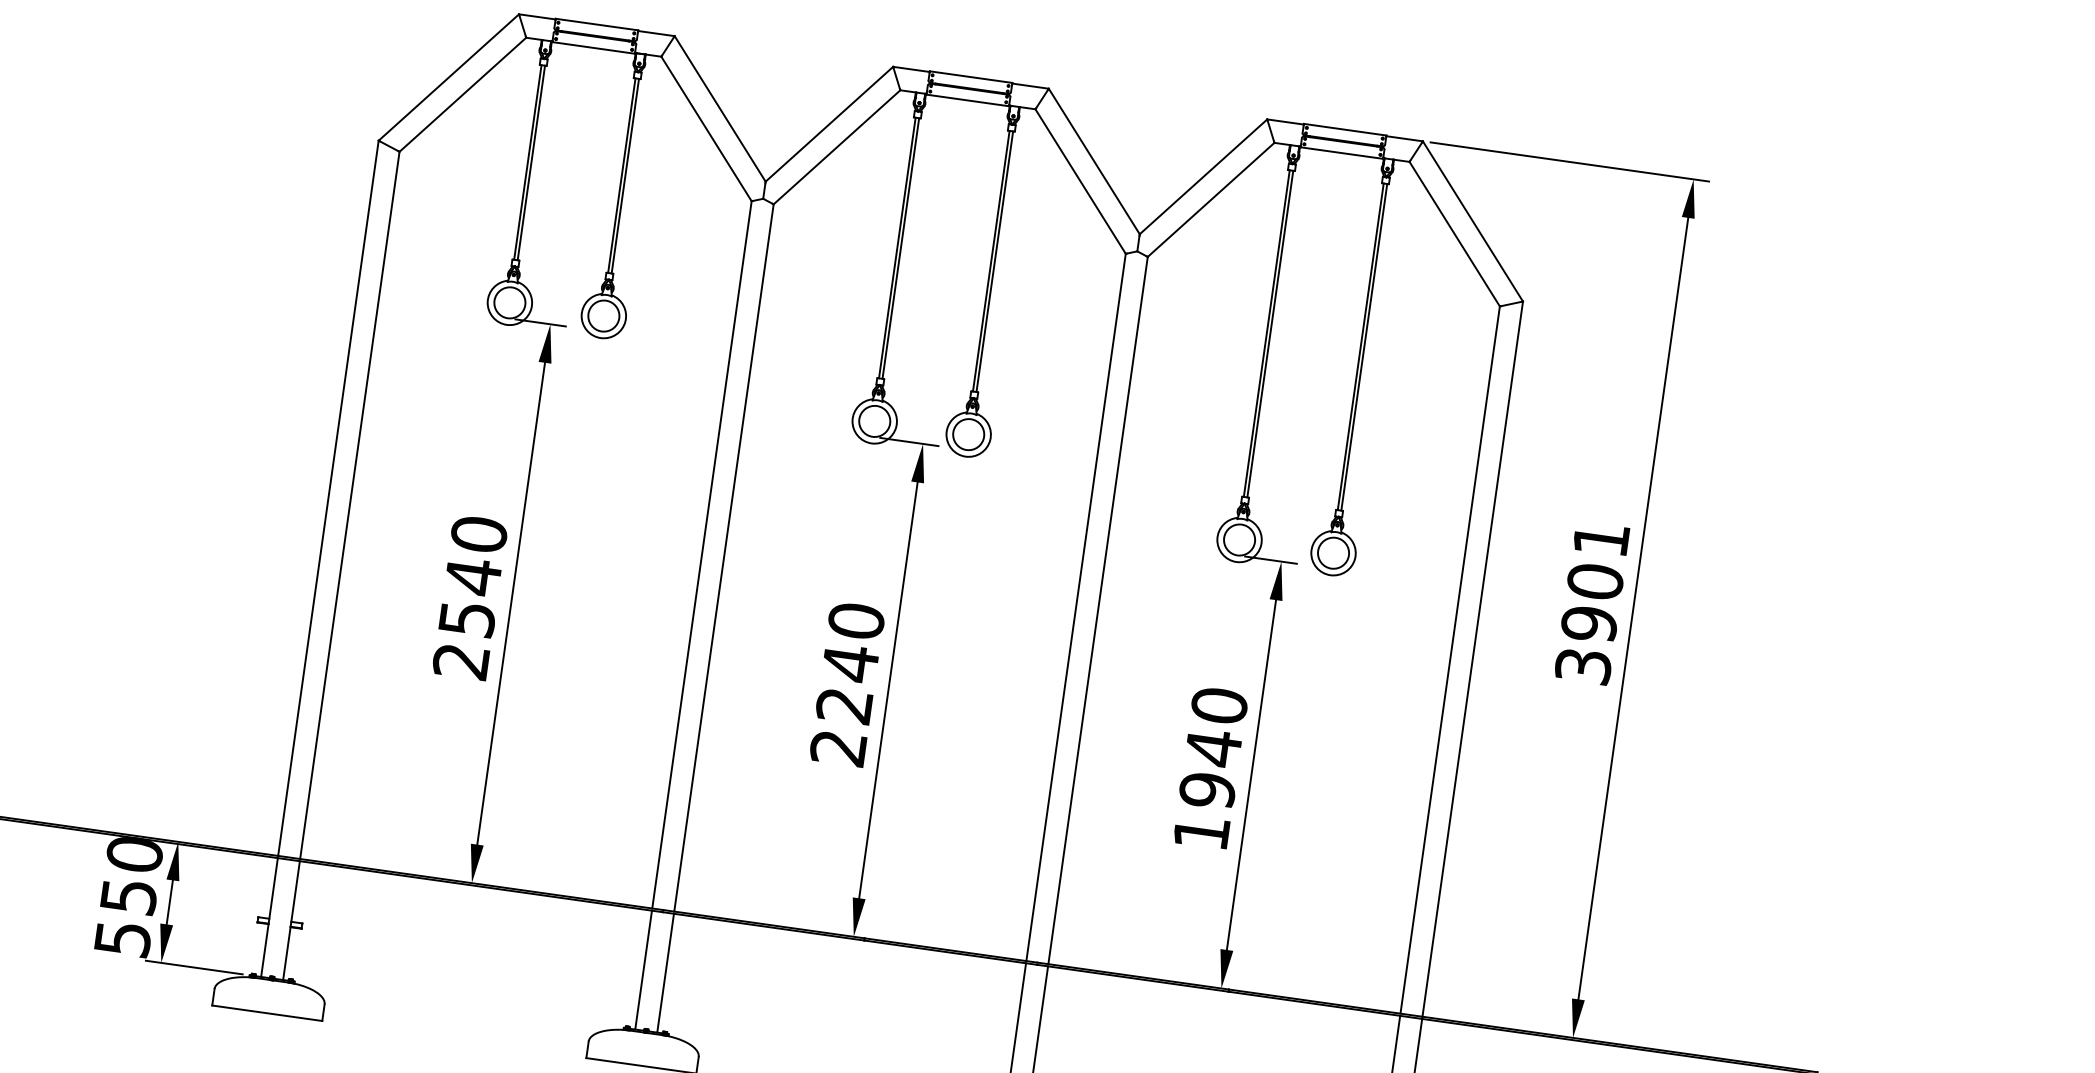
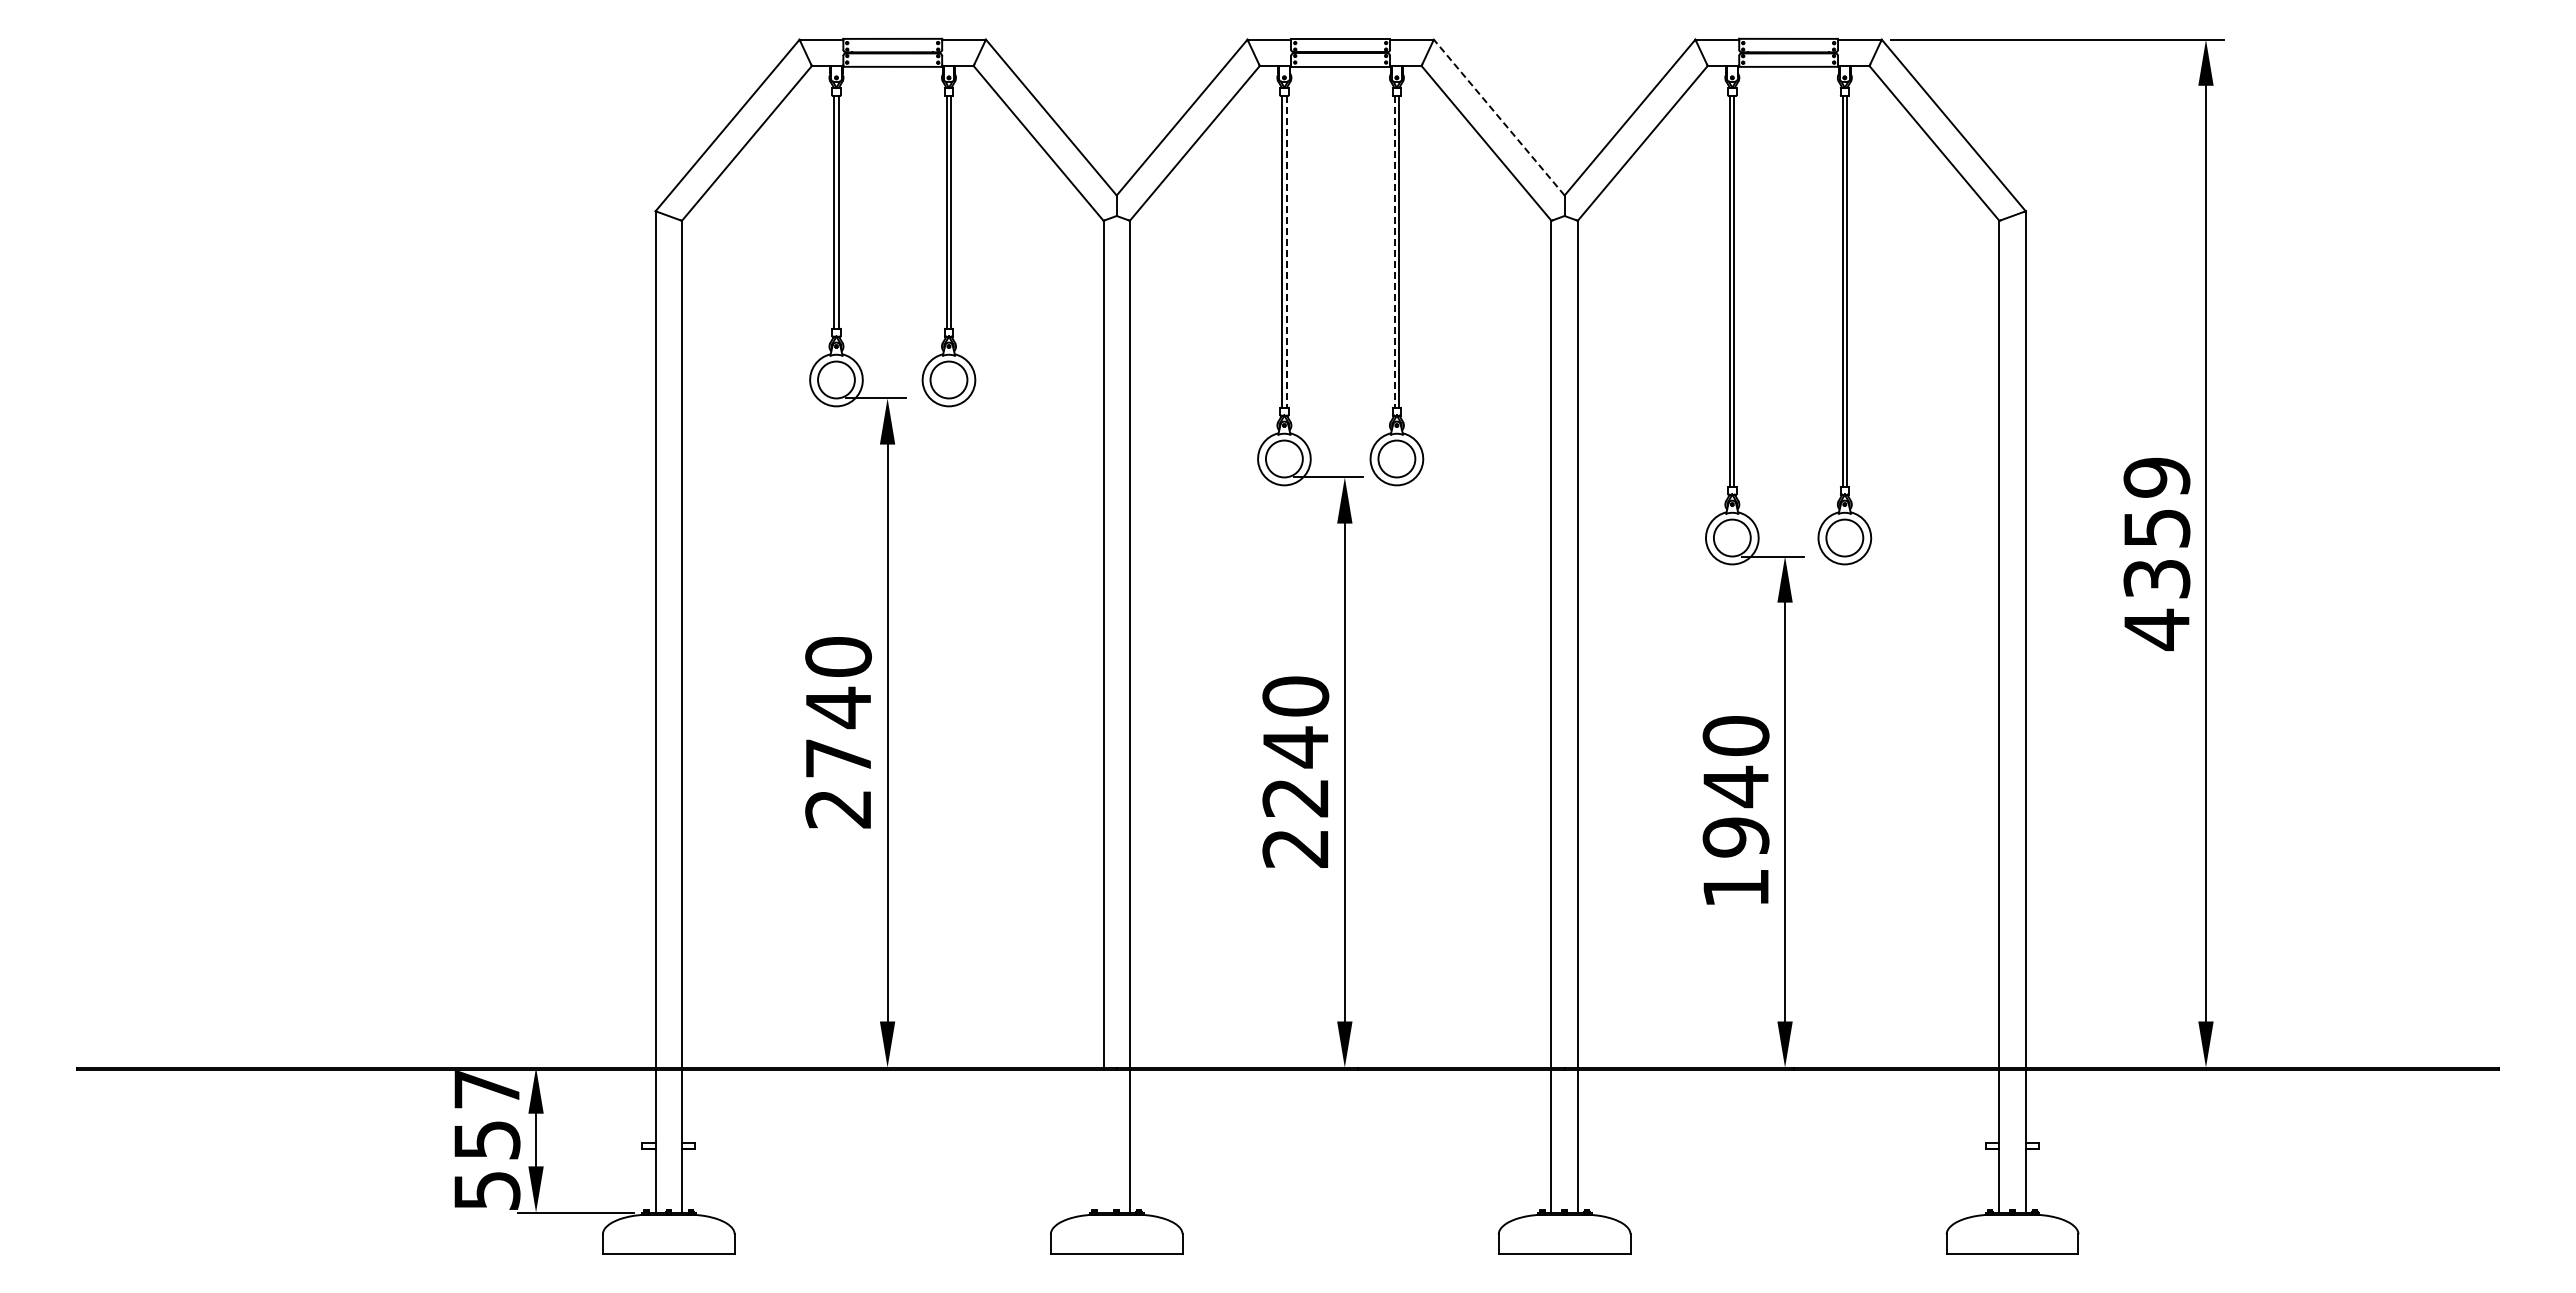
line: (1094, 161) -> (1499, 117), solid -> dashed
line: (900, 248) -> (1286, 251), solid -> dashed
line: (991, 261) -> (1394, 251), solid -> dashed
text: (1591, 603) -> (2156, 554), 3901 -> 4359
text: (467, 619) -> (838, 758), 2540 -> 2740
text: (134, 855) -> (486, 1090), 550 -> 557
line: (643, 970) -> (1103, 1141), removed

